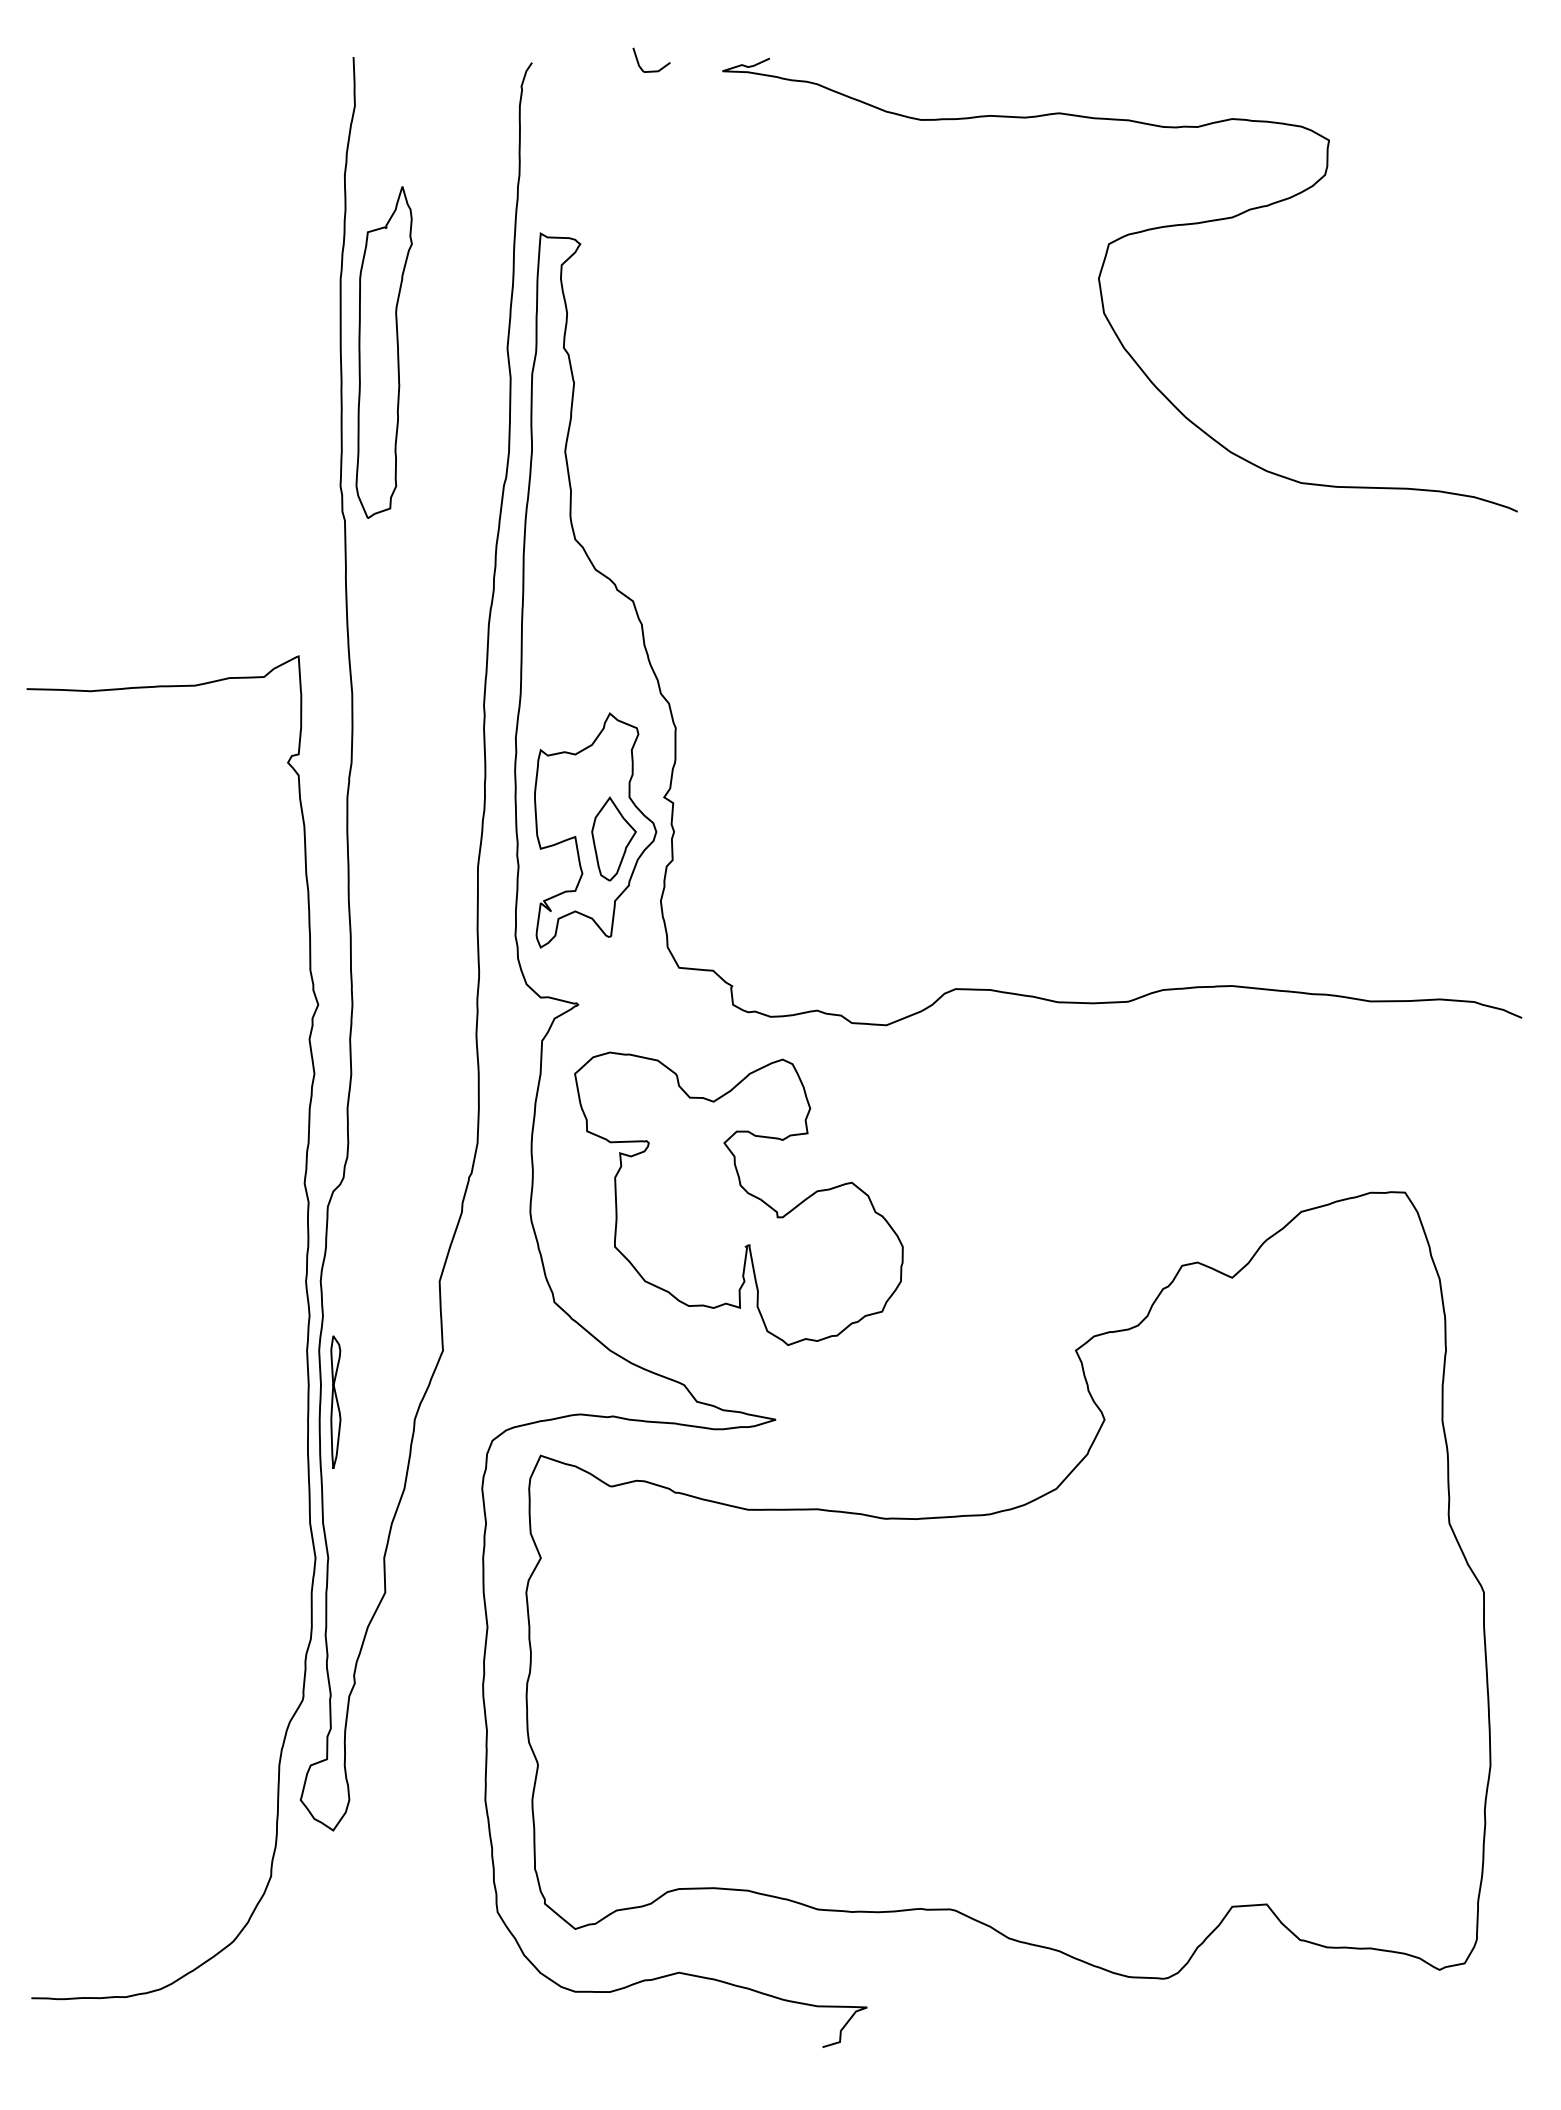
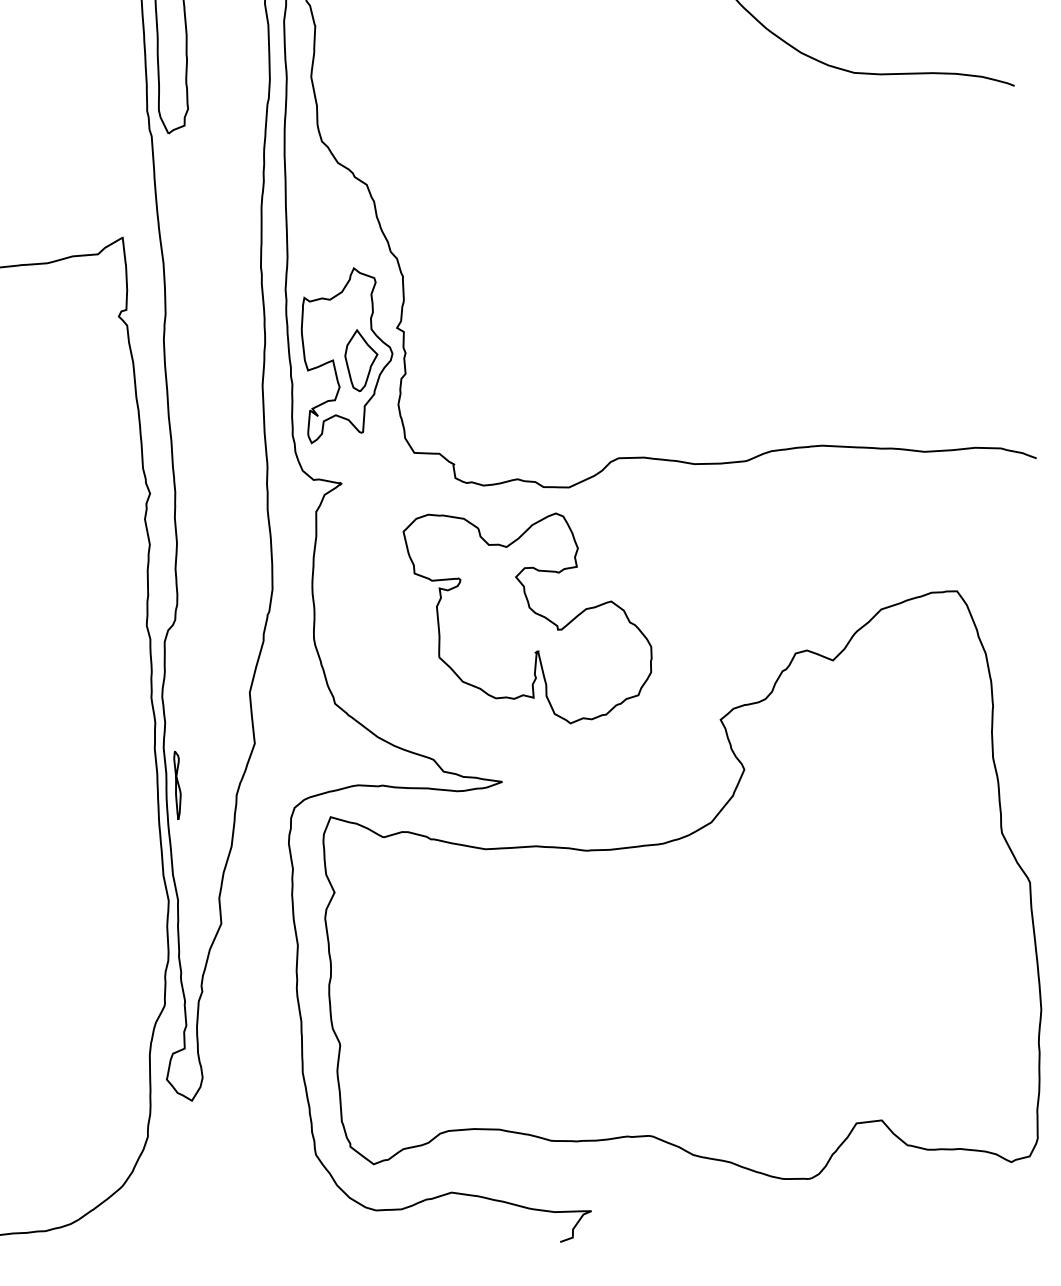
part: (738, 1198) -> (528, 617), moved
part: (335, 1401) -> (177, 784), size x0.7

